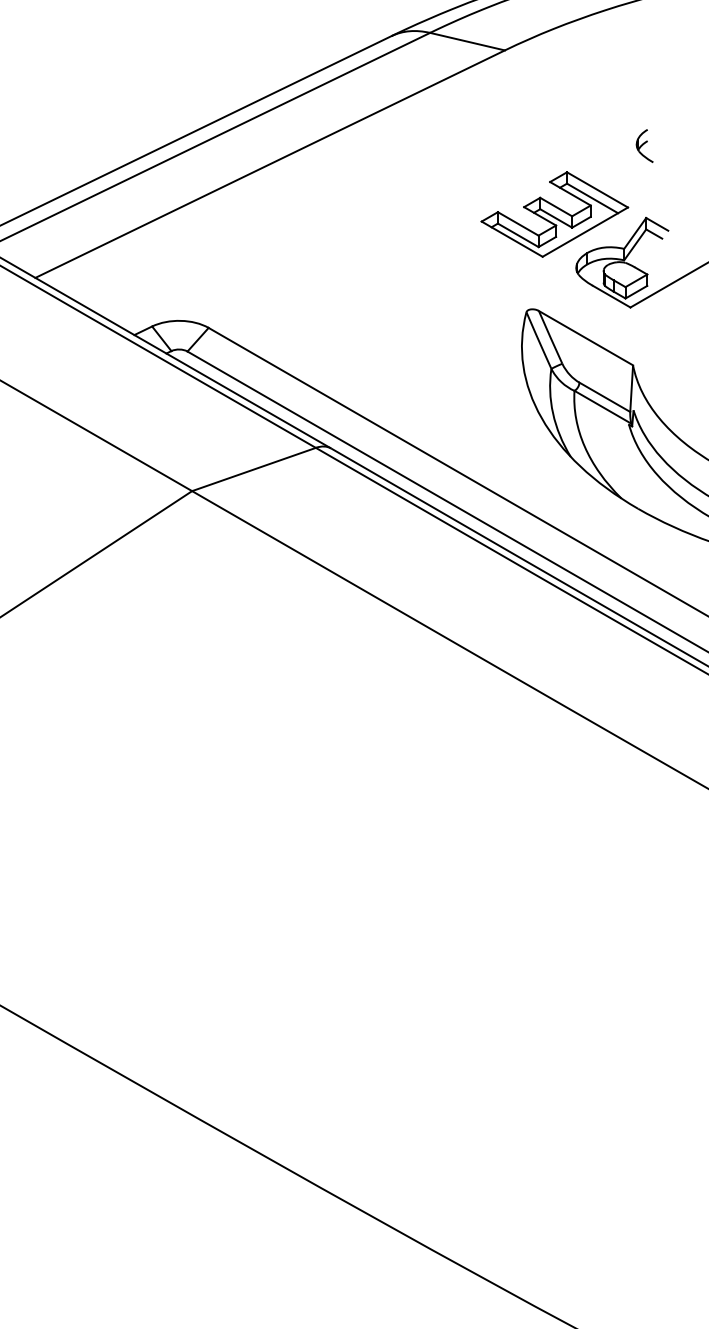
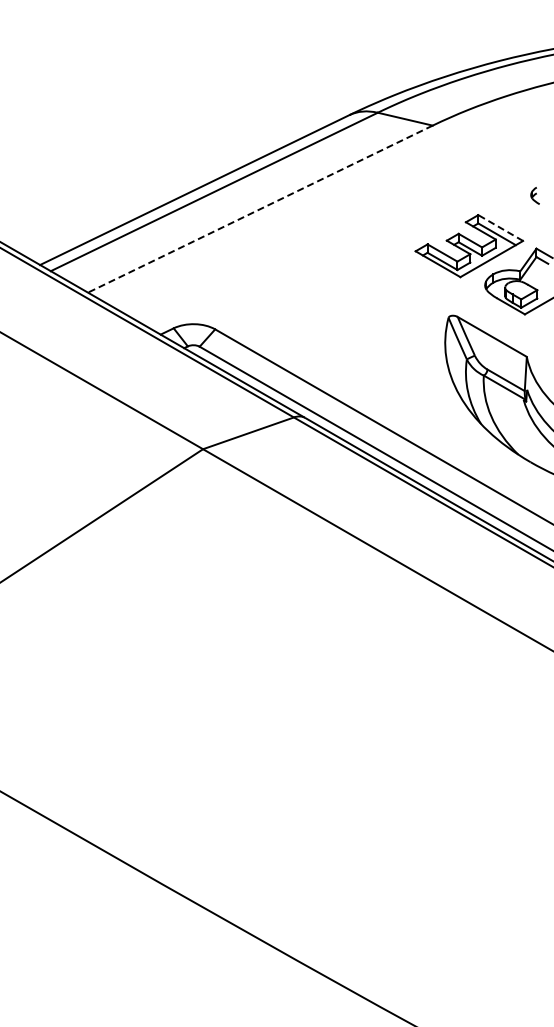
part: (643, 145) -> (534, 195), size x0.7
line: (270, 164) -> (260, 209), solid -> dashed
line: (597, 190) -> (500, 228), solid -> dashed

